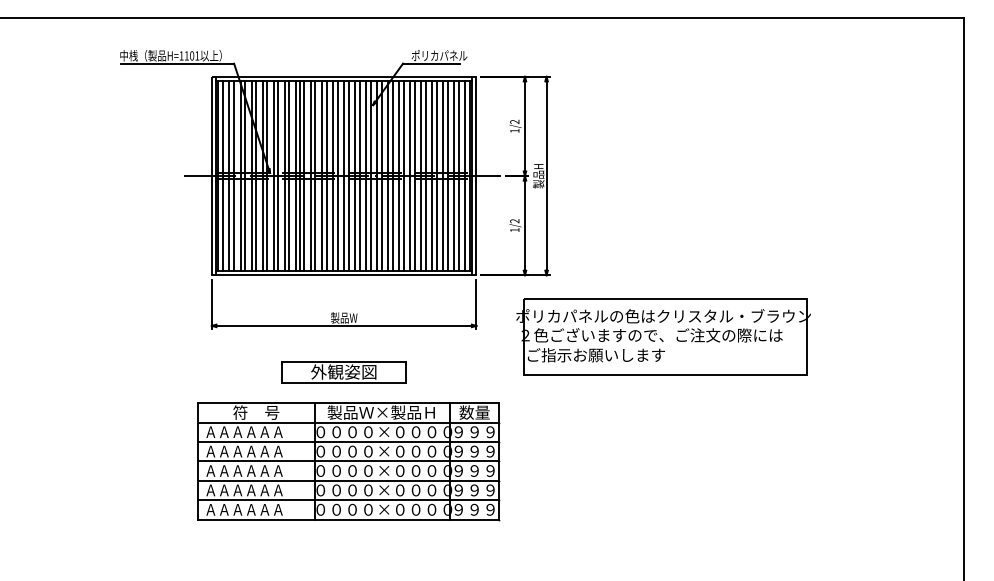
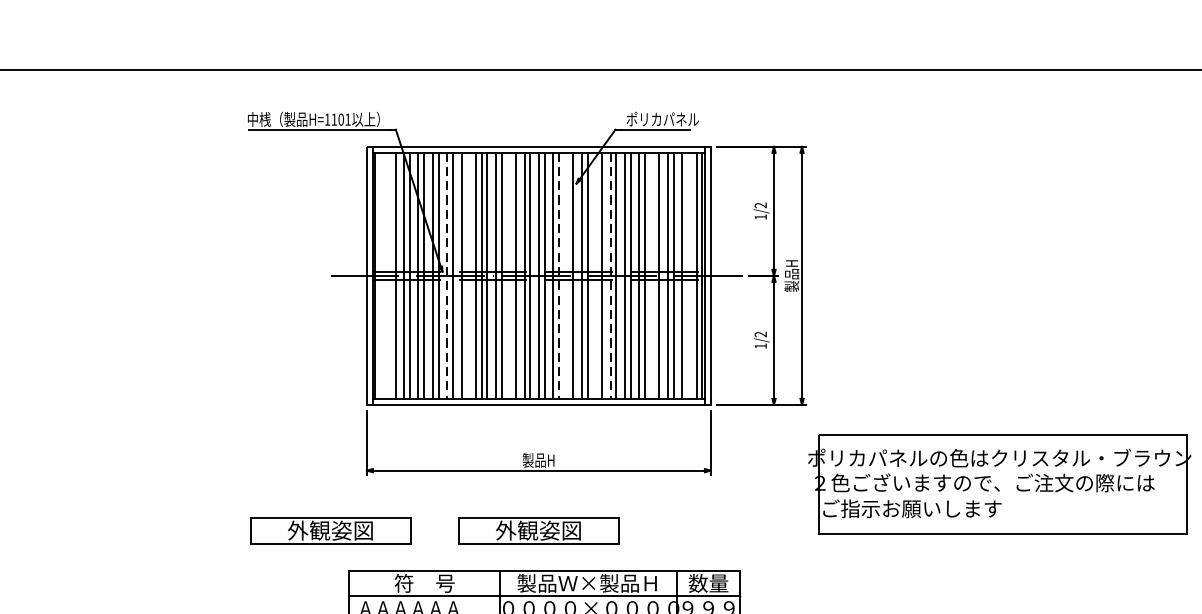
line: (222, 175) -> (380, 275), removed
line: (229, 175) -> (389, 275), removed
line: (289, 175) -> (467, 275), removed
line: (322, 175) -> (510, 275), removed
line: (366, 175) -> (567, 275), removed
line: (388, 175) -> (596, 275), removed
line: (432, 175) -> (653, 275), removed
line: (458, 175) -> (687, 275), removed
line: (273, 176) -> (447, 276), solid -> dashed
line: (359, 176) -> (558, 276), solid -> dashed
line: (399, 176) -> (610, 276), solid -> dashed
text: (344, 317) -> (539, 459), 製品W -> 製品H
part: (663, 336) -> (999, 484), moved
part: (183, 372) -> (330, 531), added

